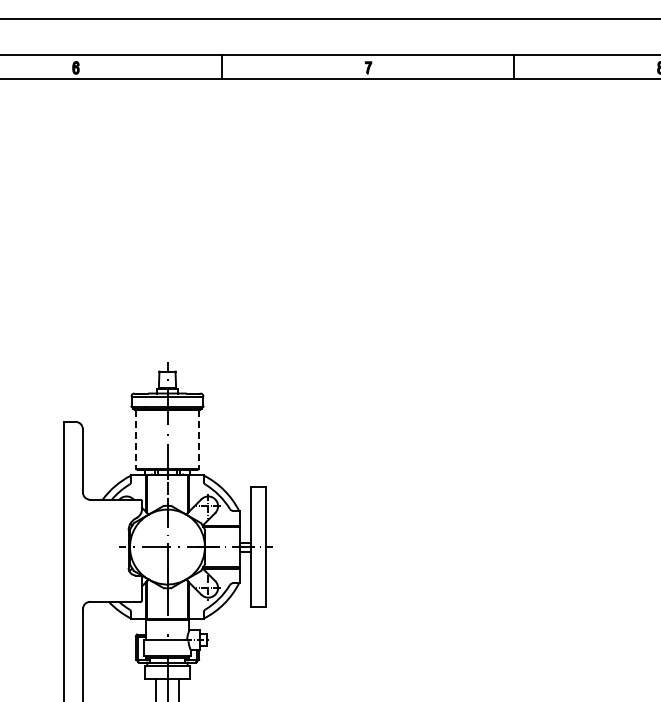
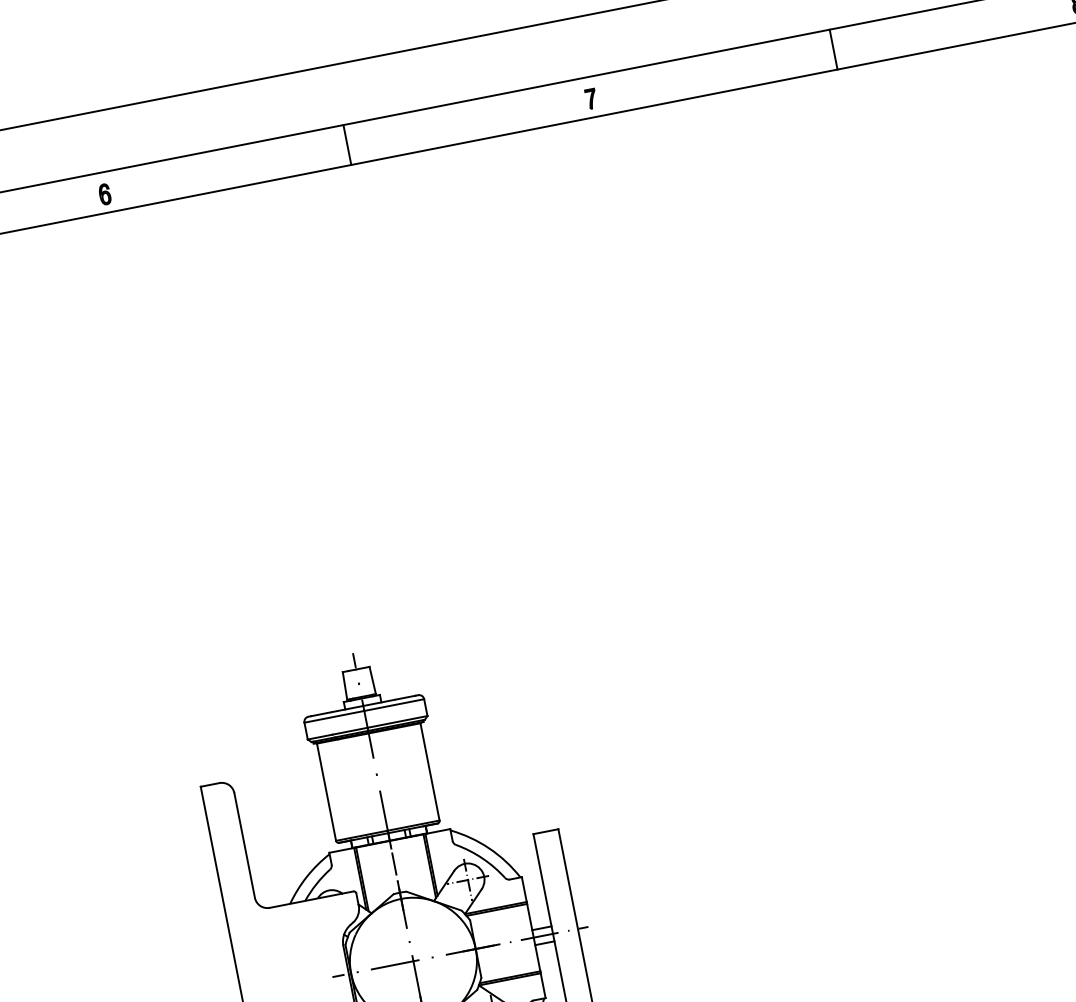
line: (136, 439) -> (326, 792), dashed -> solid
line: (198, 439) -> (429, 772), dashed -> solid

